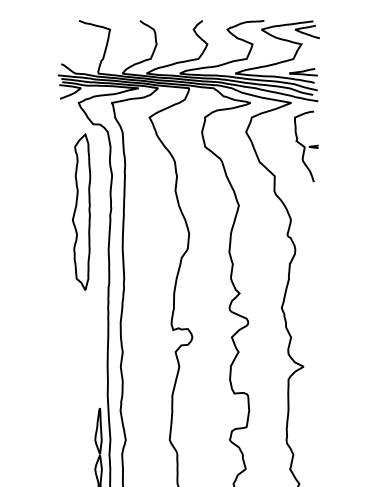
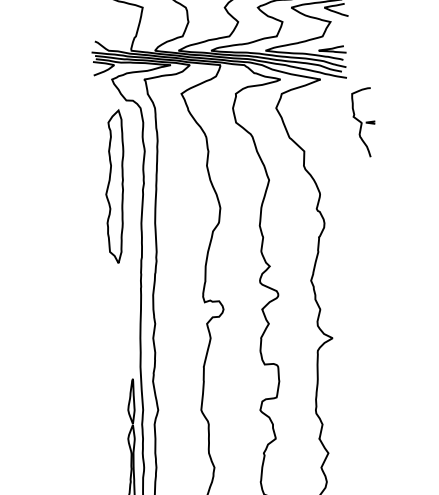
part: (306, 146) -> (363, 122), moved

